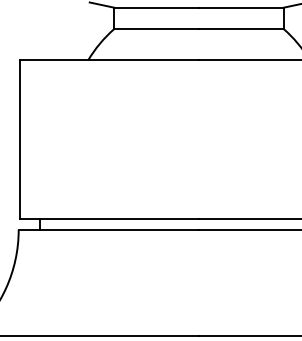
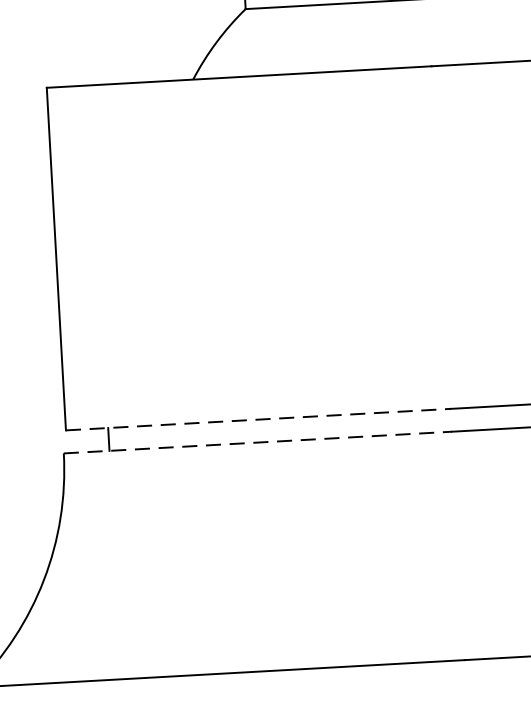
line: (110, 219) -> (260, 419), solid -> dashed
line: (109, 229) -> (259, 441), solid -> dashed

